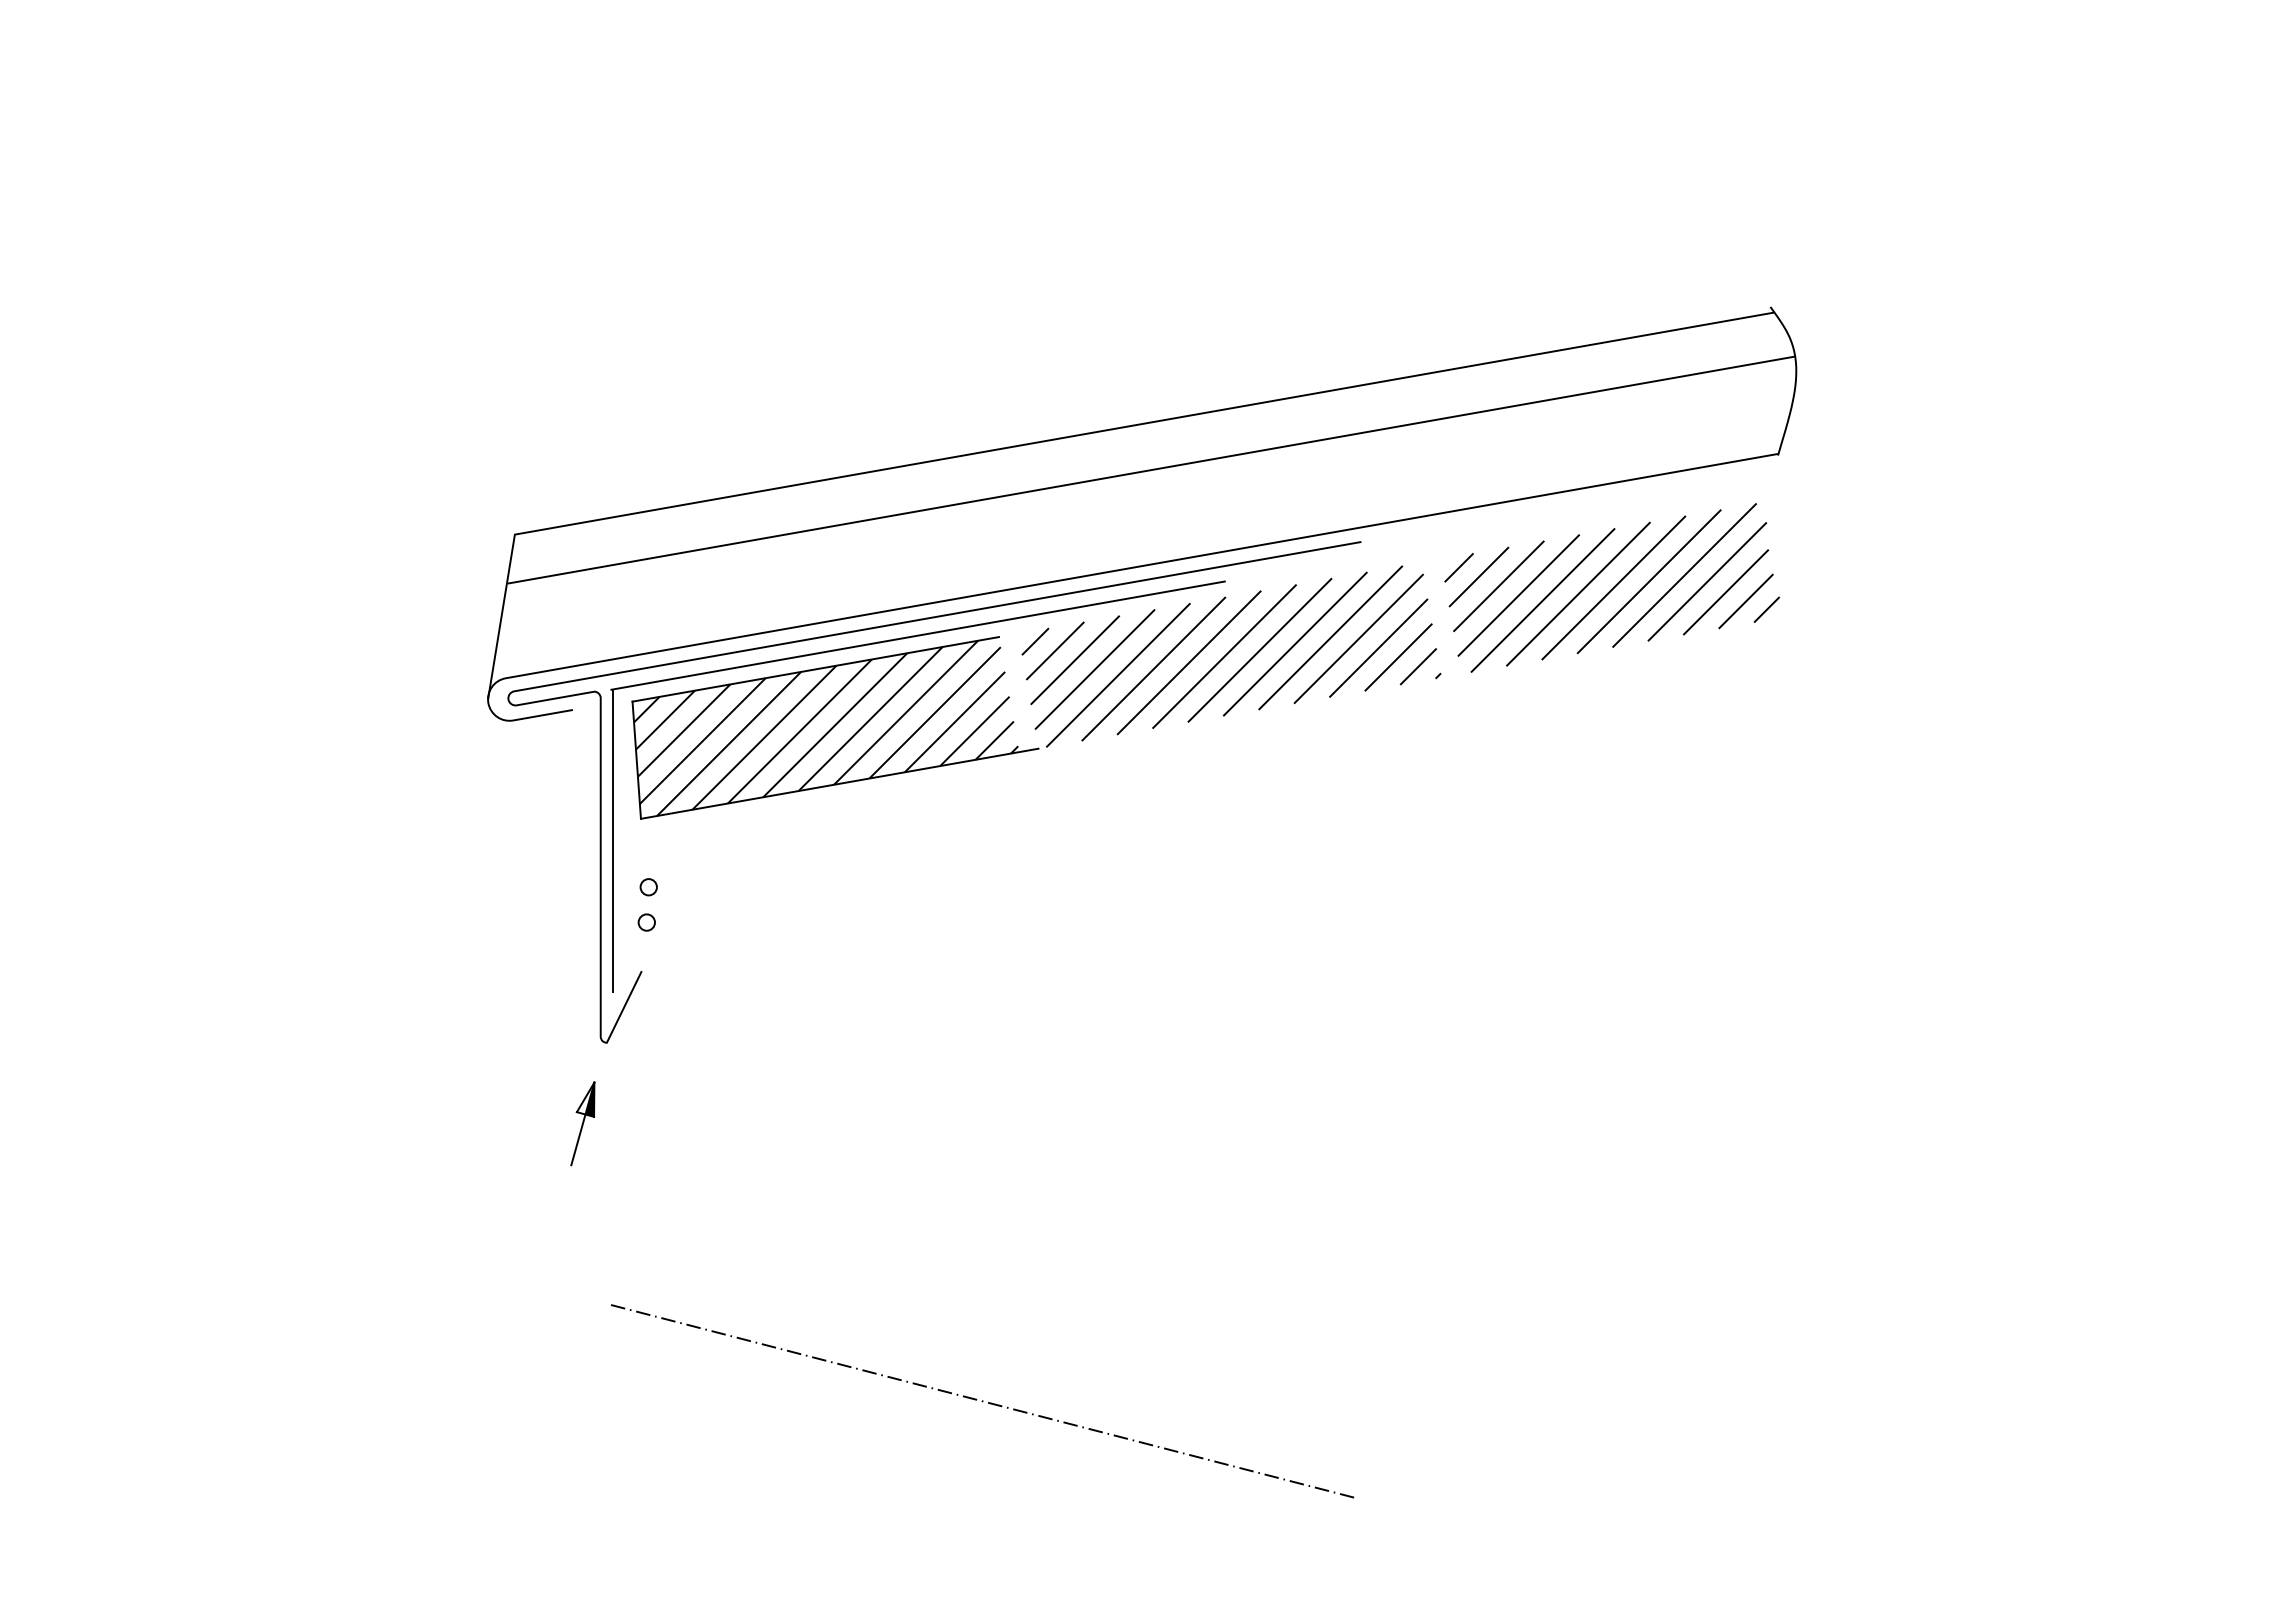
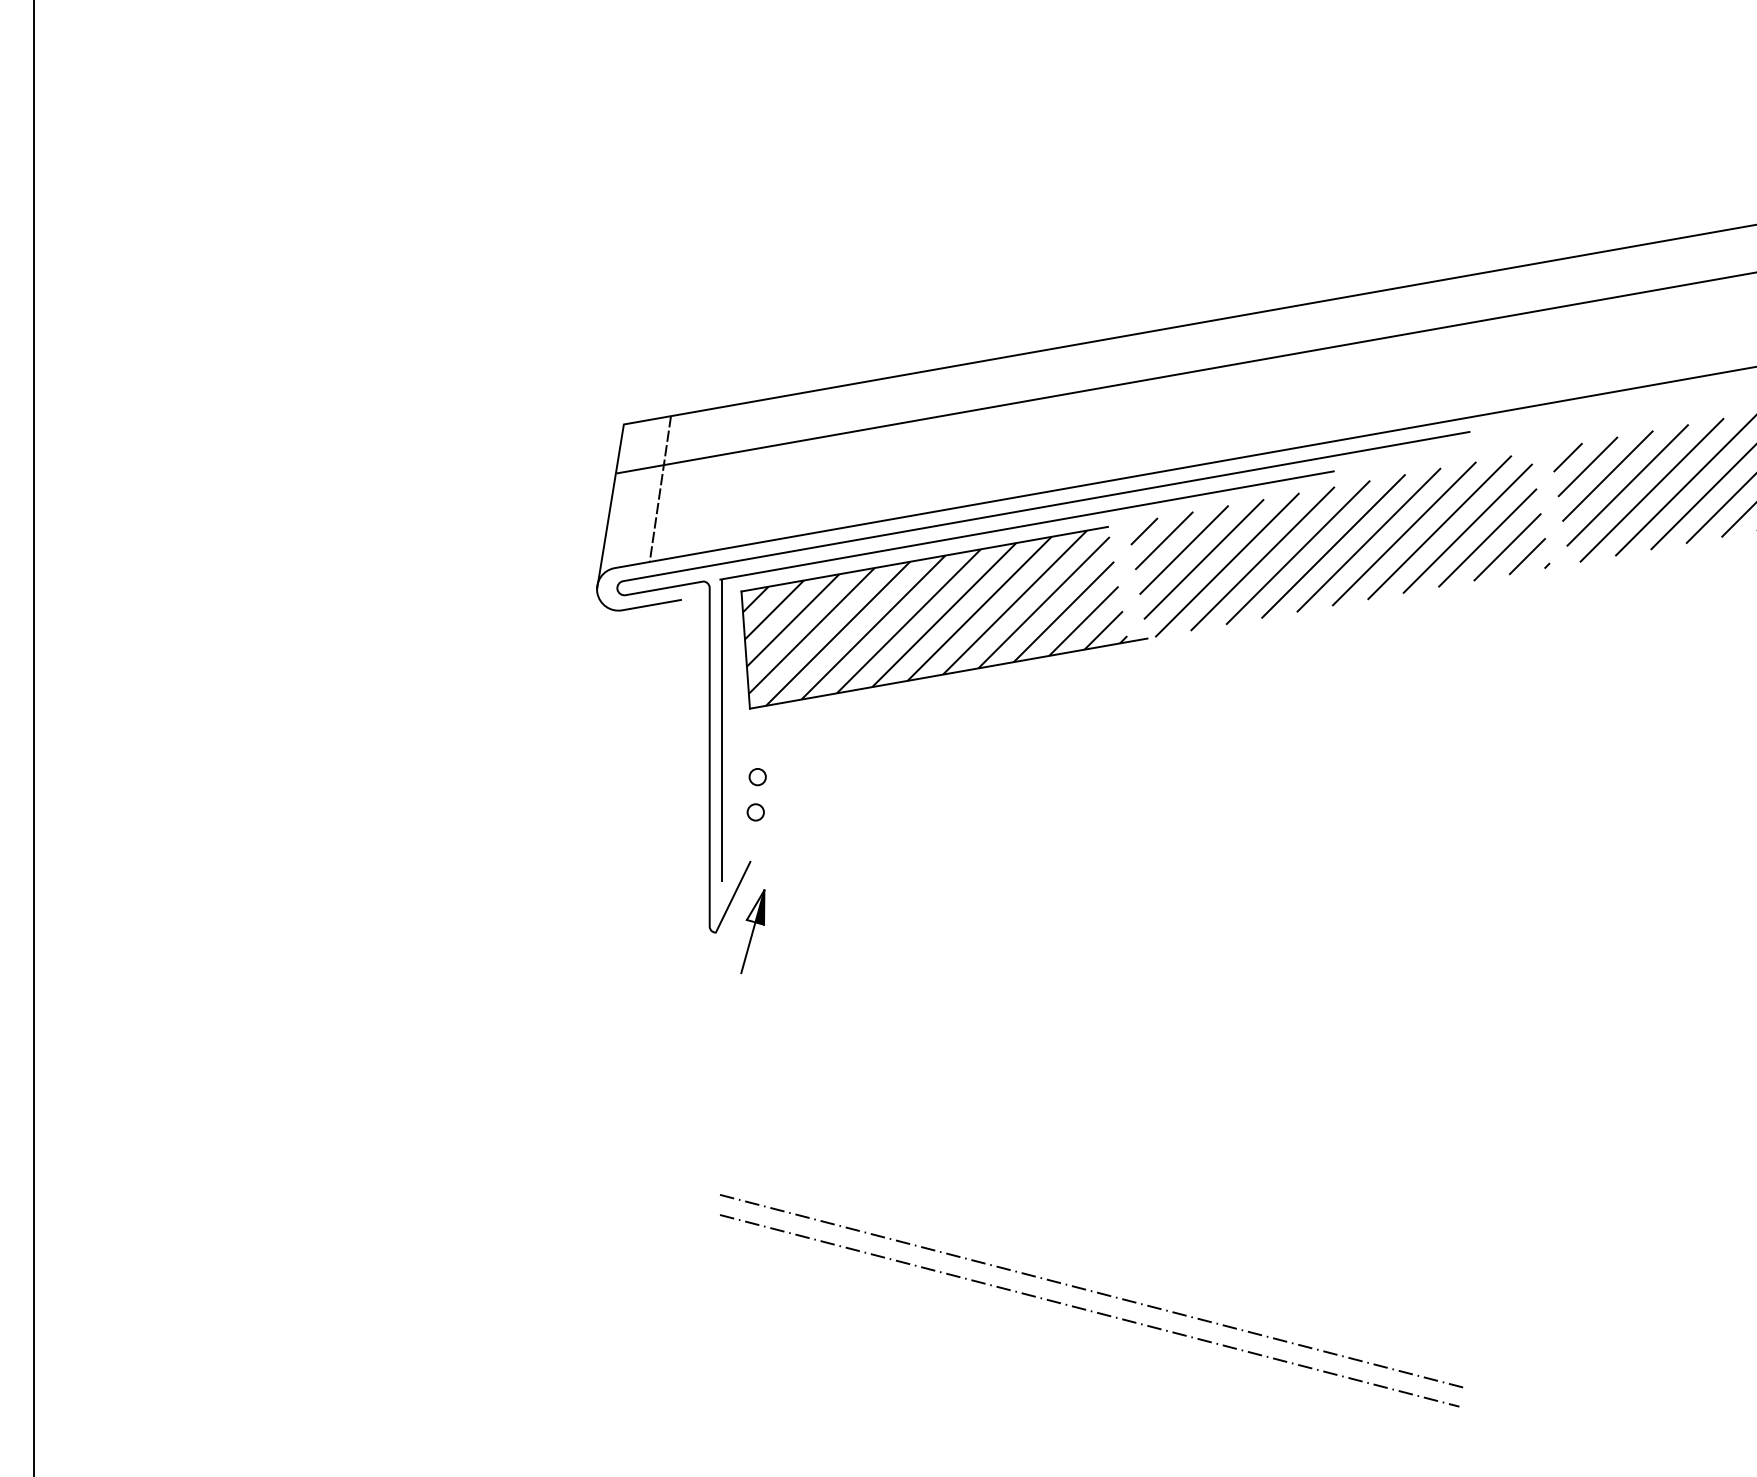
line: (551, 599) -> (660, 489), added
part: (582, 1123) -> (752, 931), moved
line: (981, 1421) -> (1090, 1311), added

